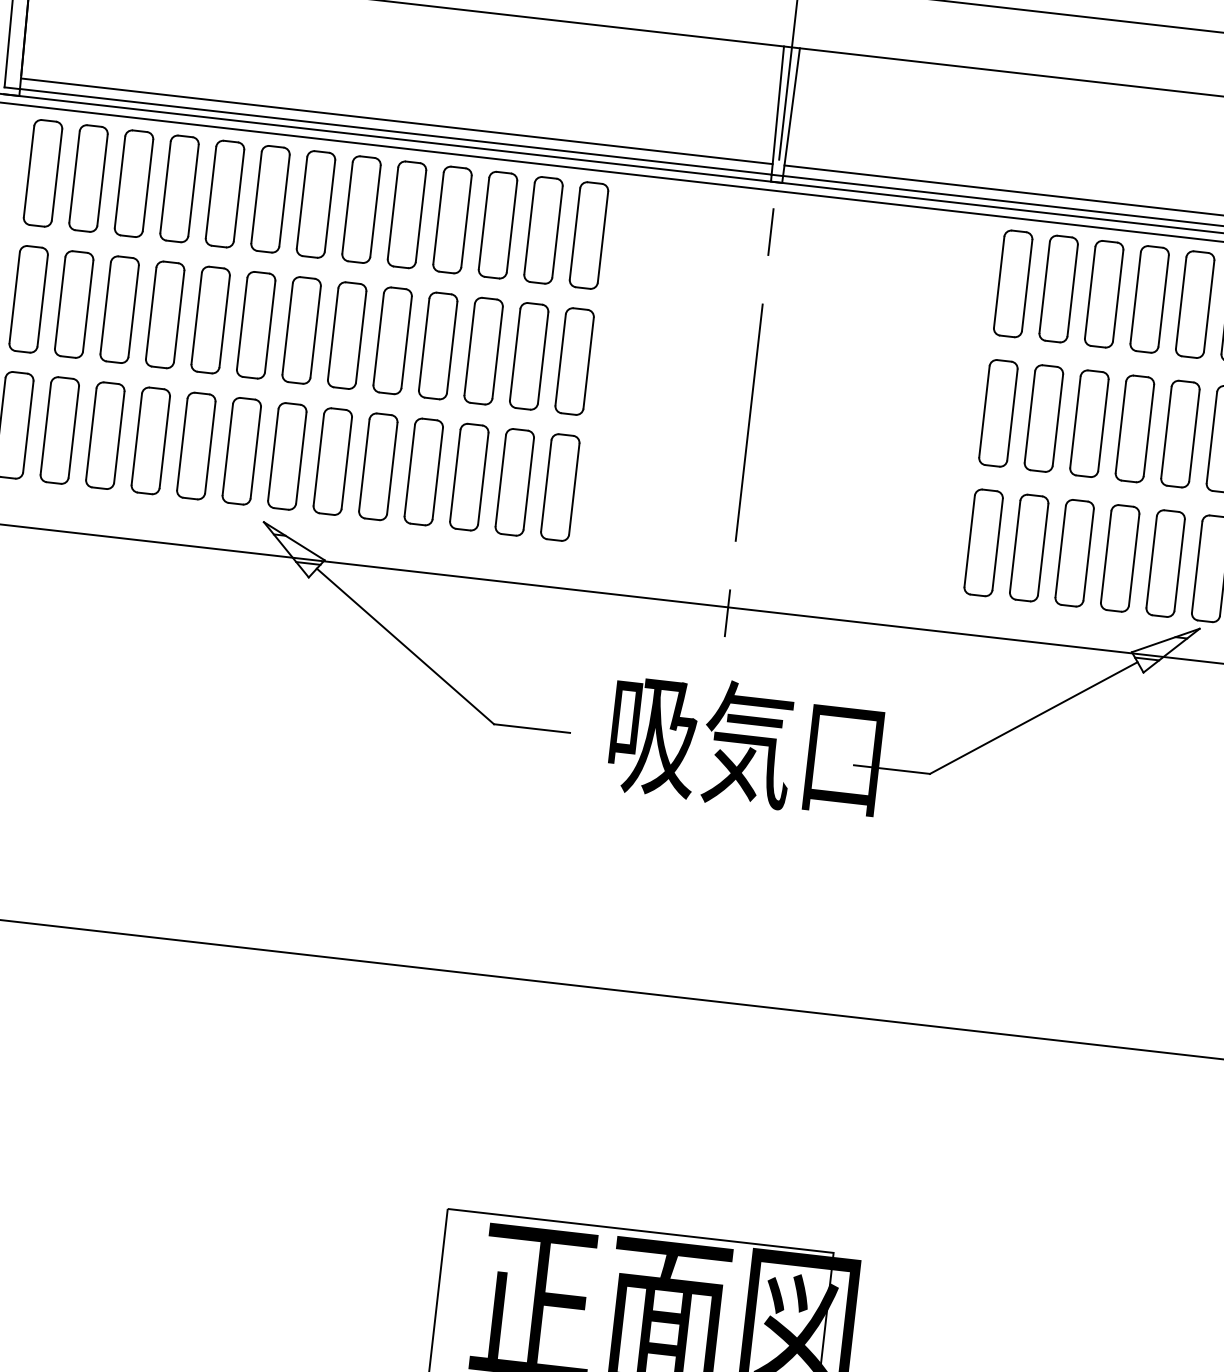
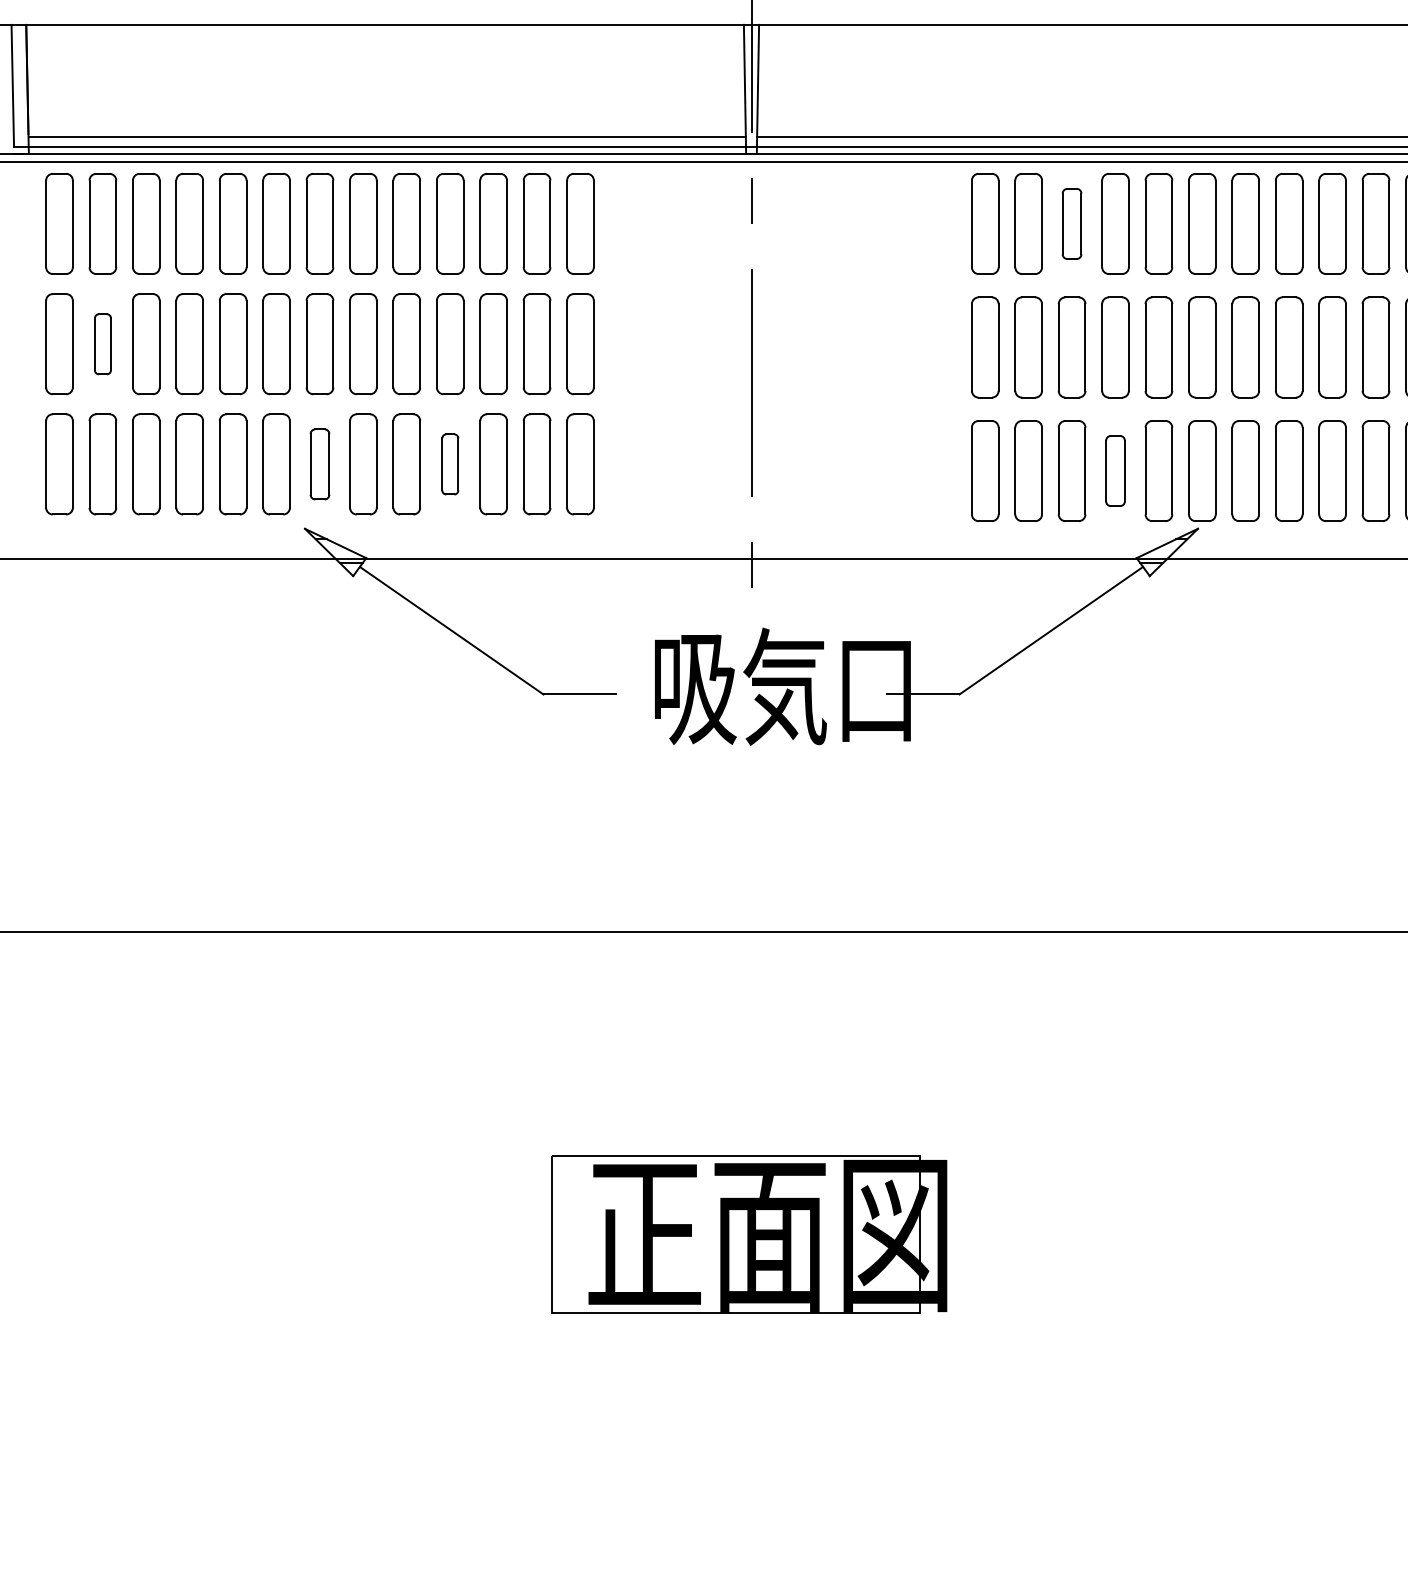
part: (1103, 293) -> (1071, 223), size x0.7
part: (73, 304) -> (102, 344), size x0.6
part: (286, 456) -> (319, 464), size x0.7
part: (424, 472) -> (450, 464), size x0.6
part: (1120, 557) -> (1115, 470), size x0.7

